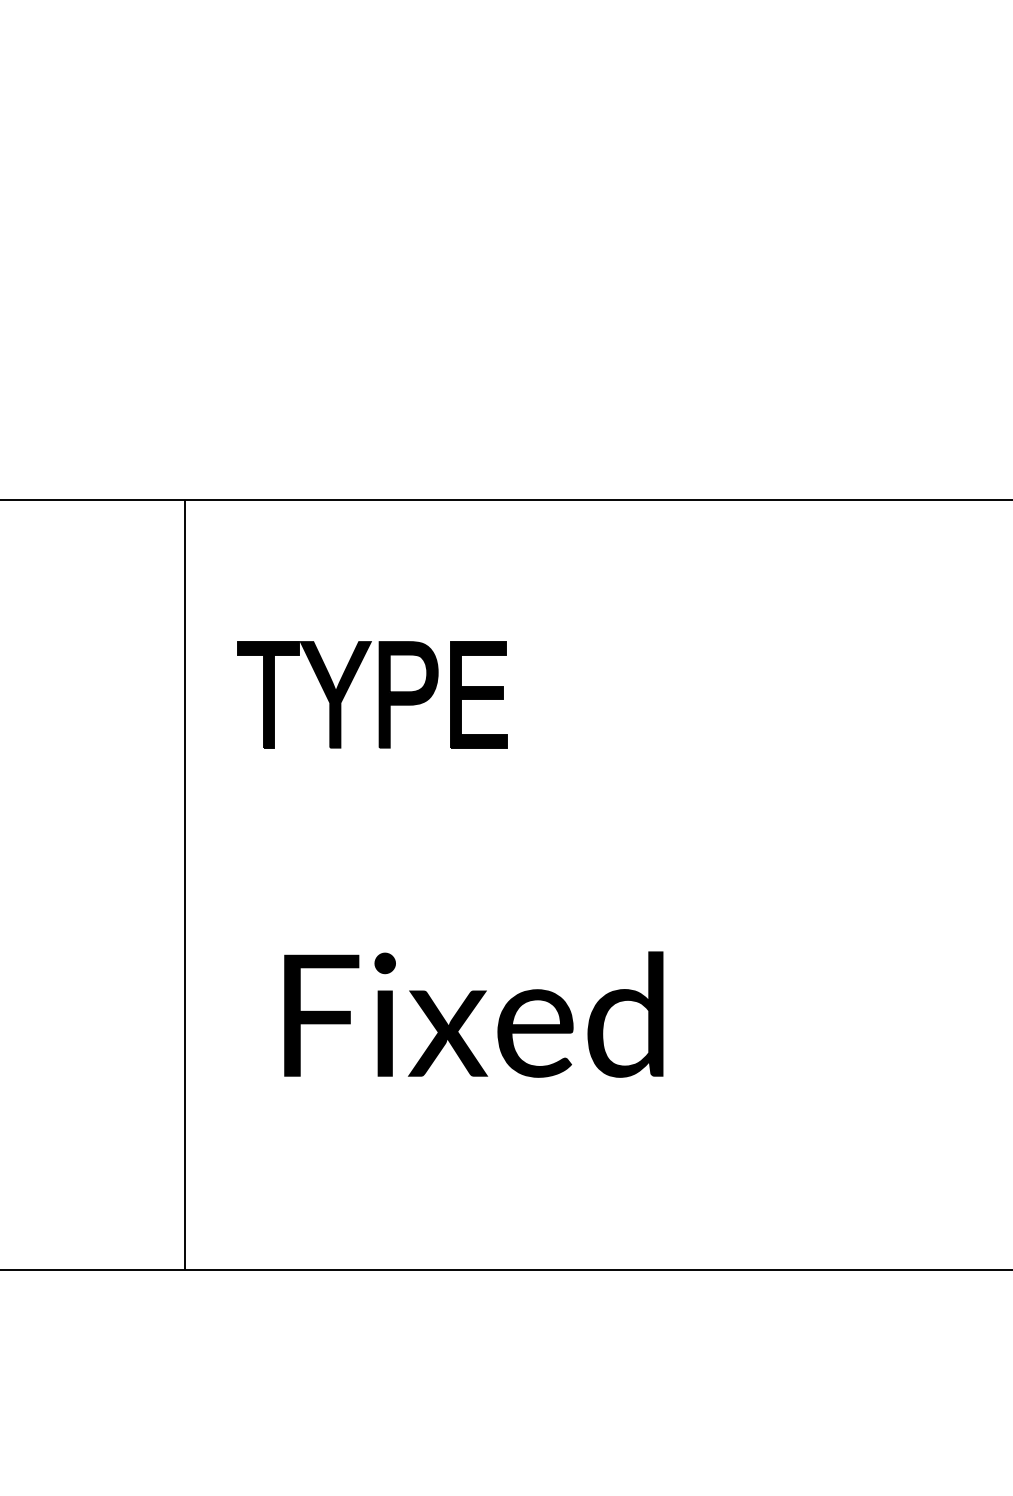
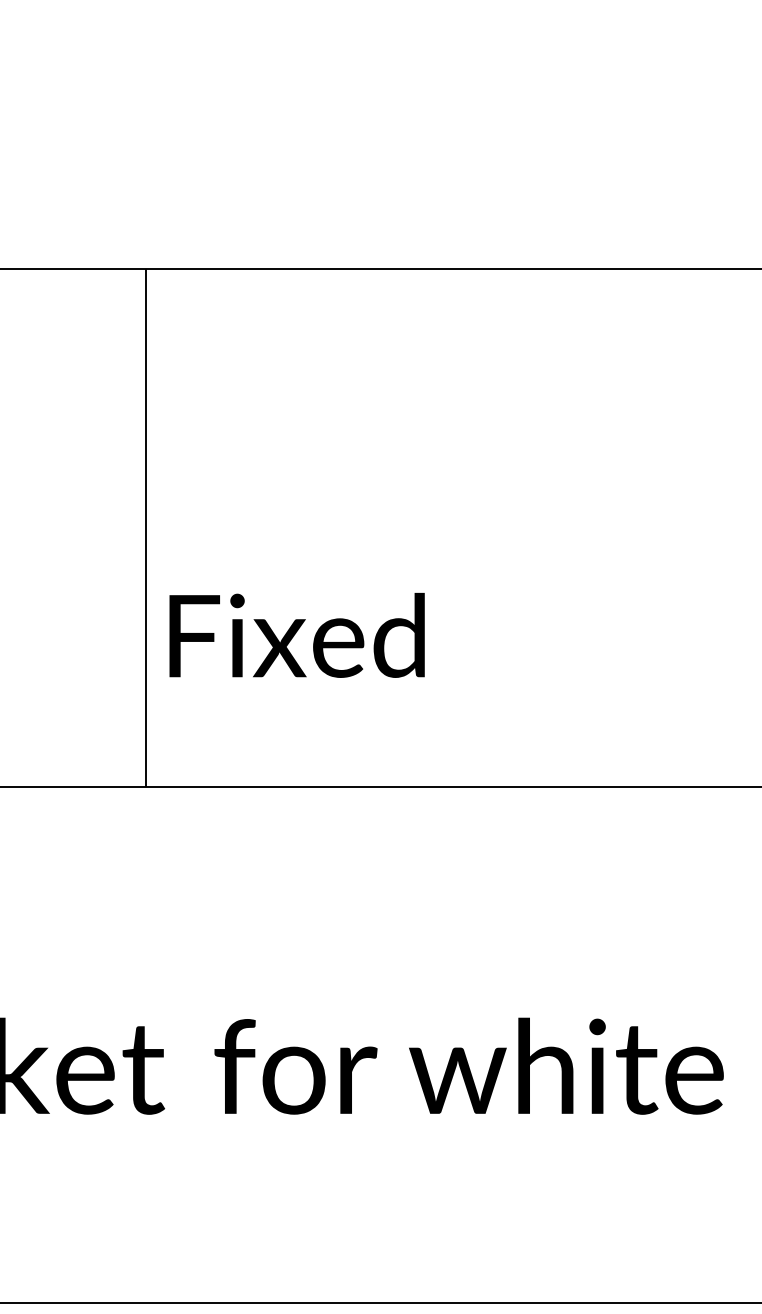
part: (373, 693) -> (272, 399), removed
text: (472, 1014) -> (296, 635), moved

